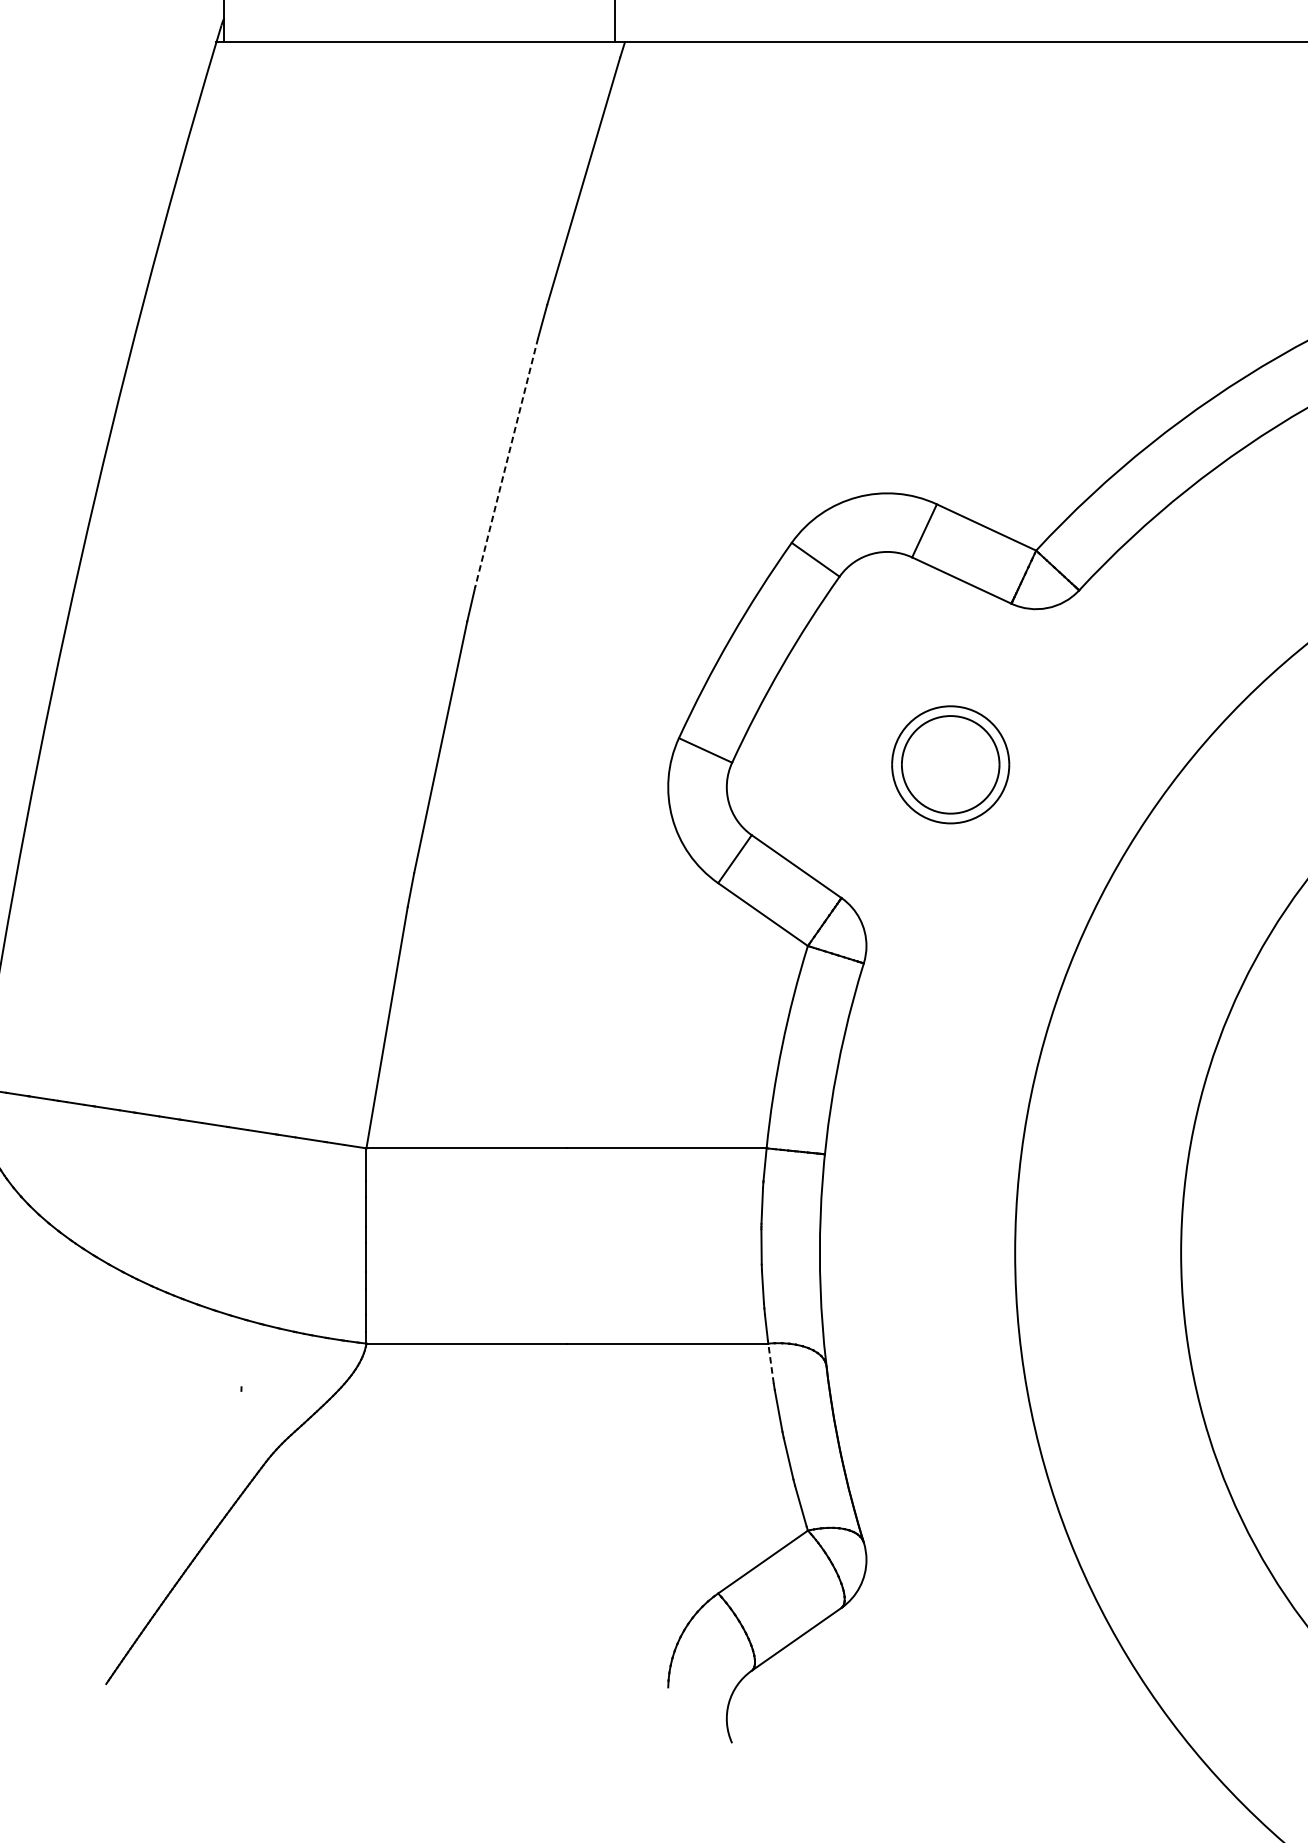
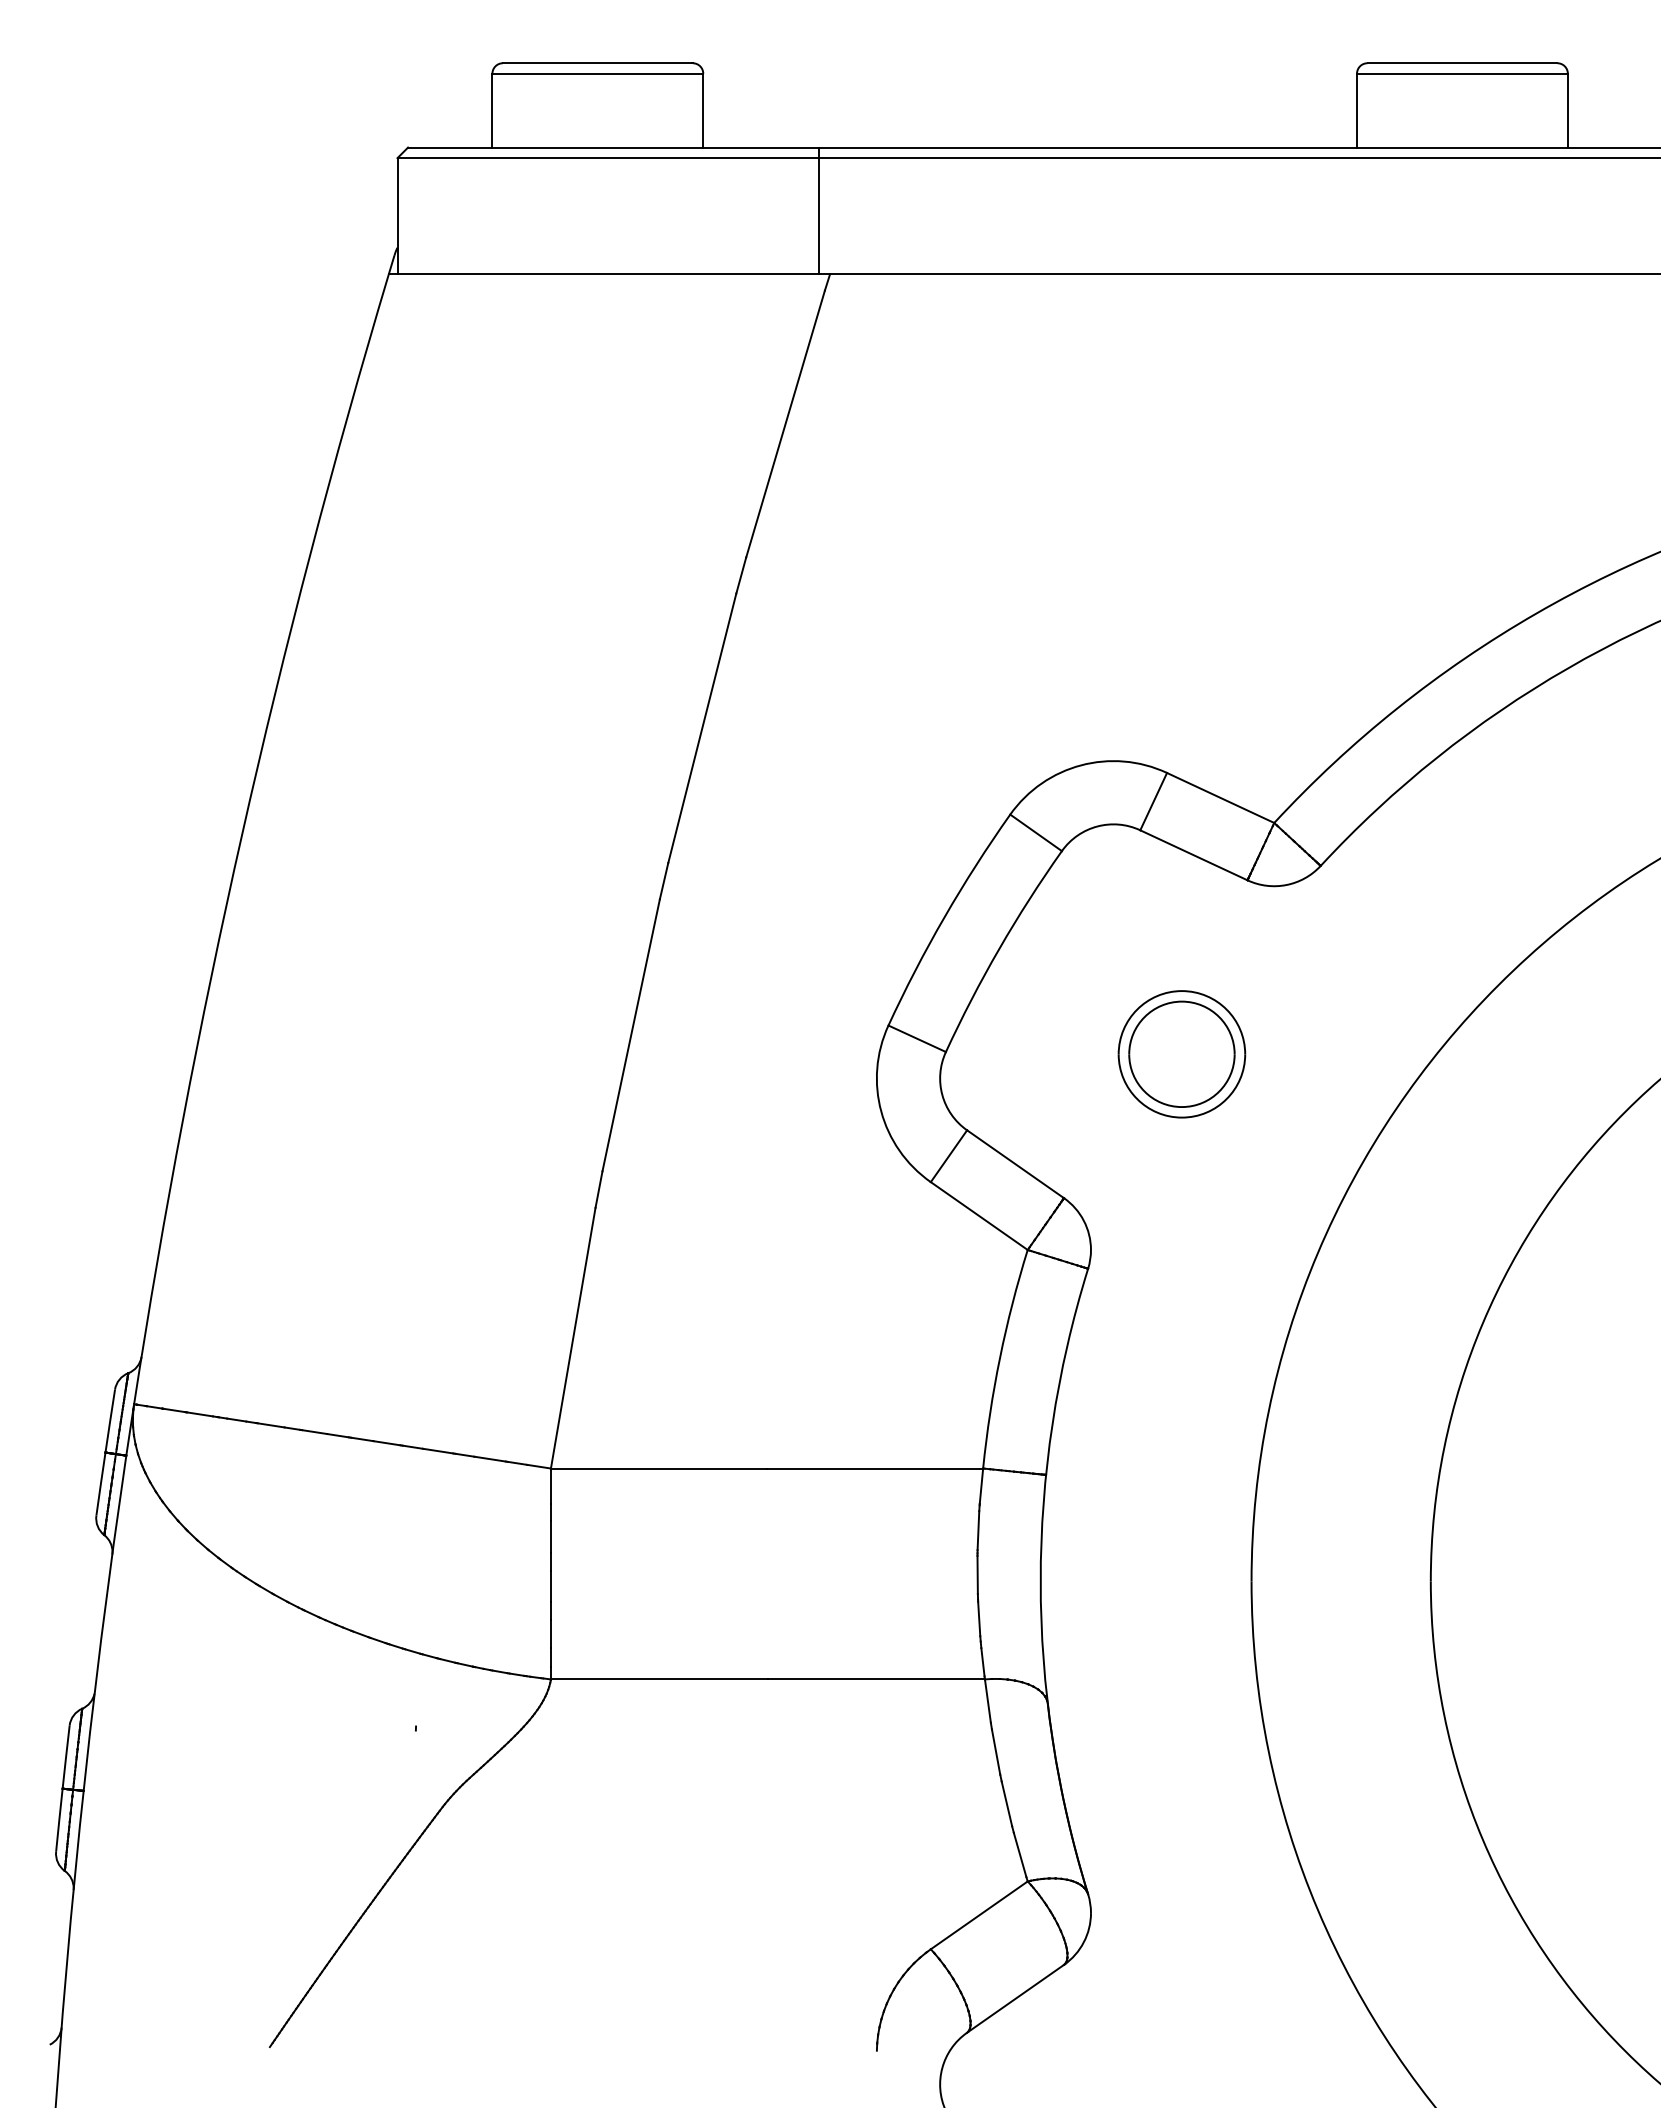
line: (506, 463) -> (702, 728), dashed -> solid
line: (770, 1364) -> (987, 1701), dashed -> solid

